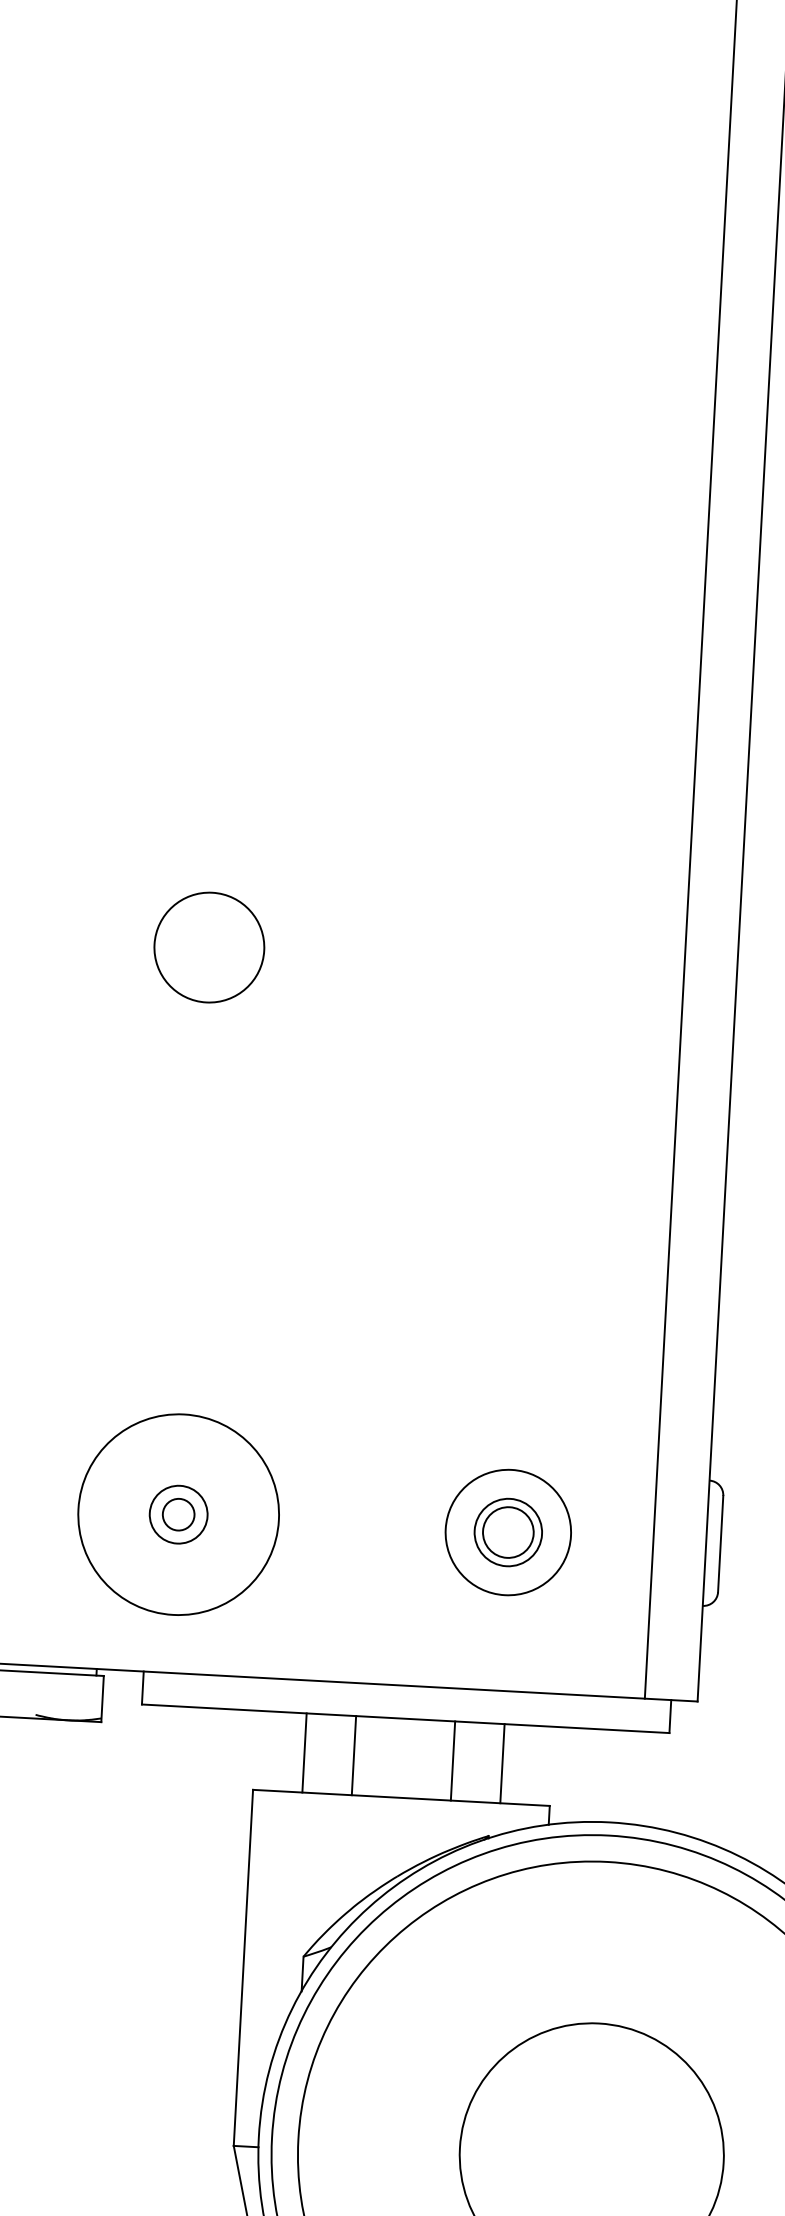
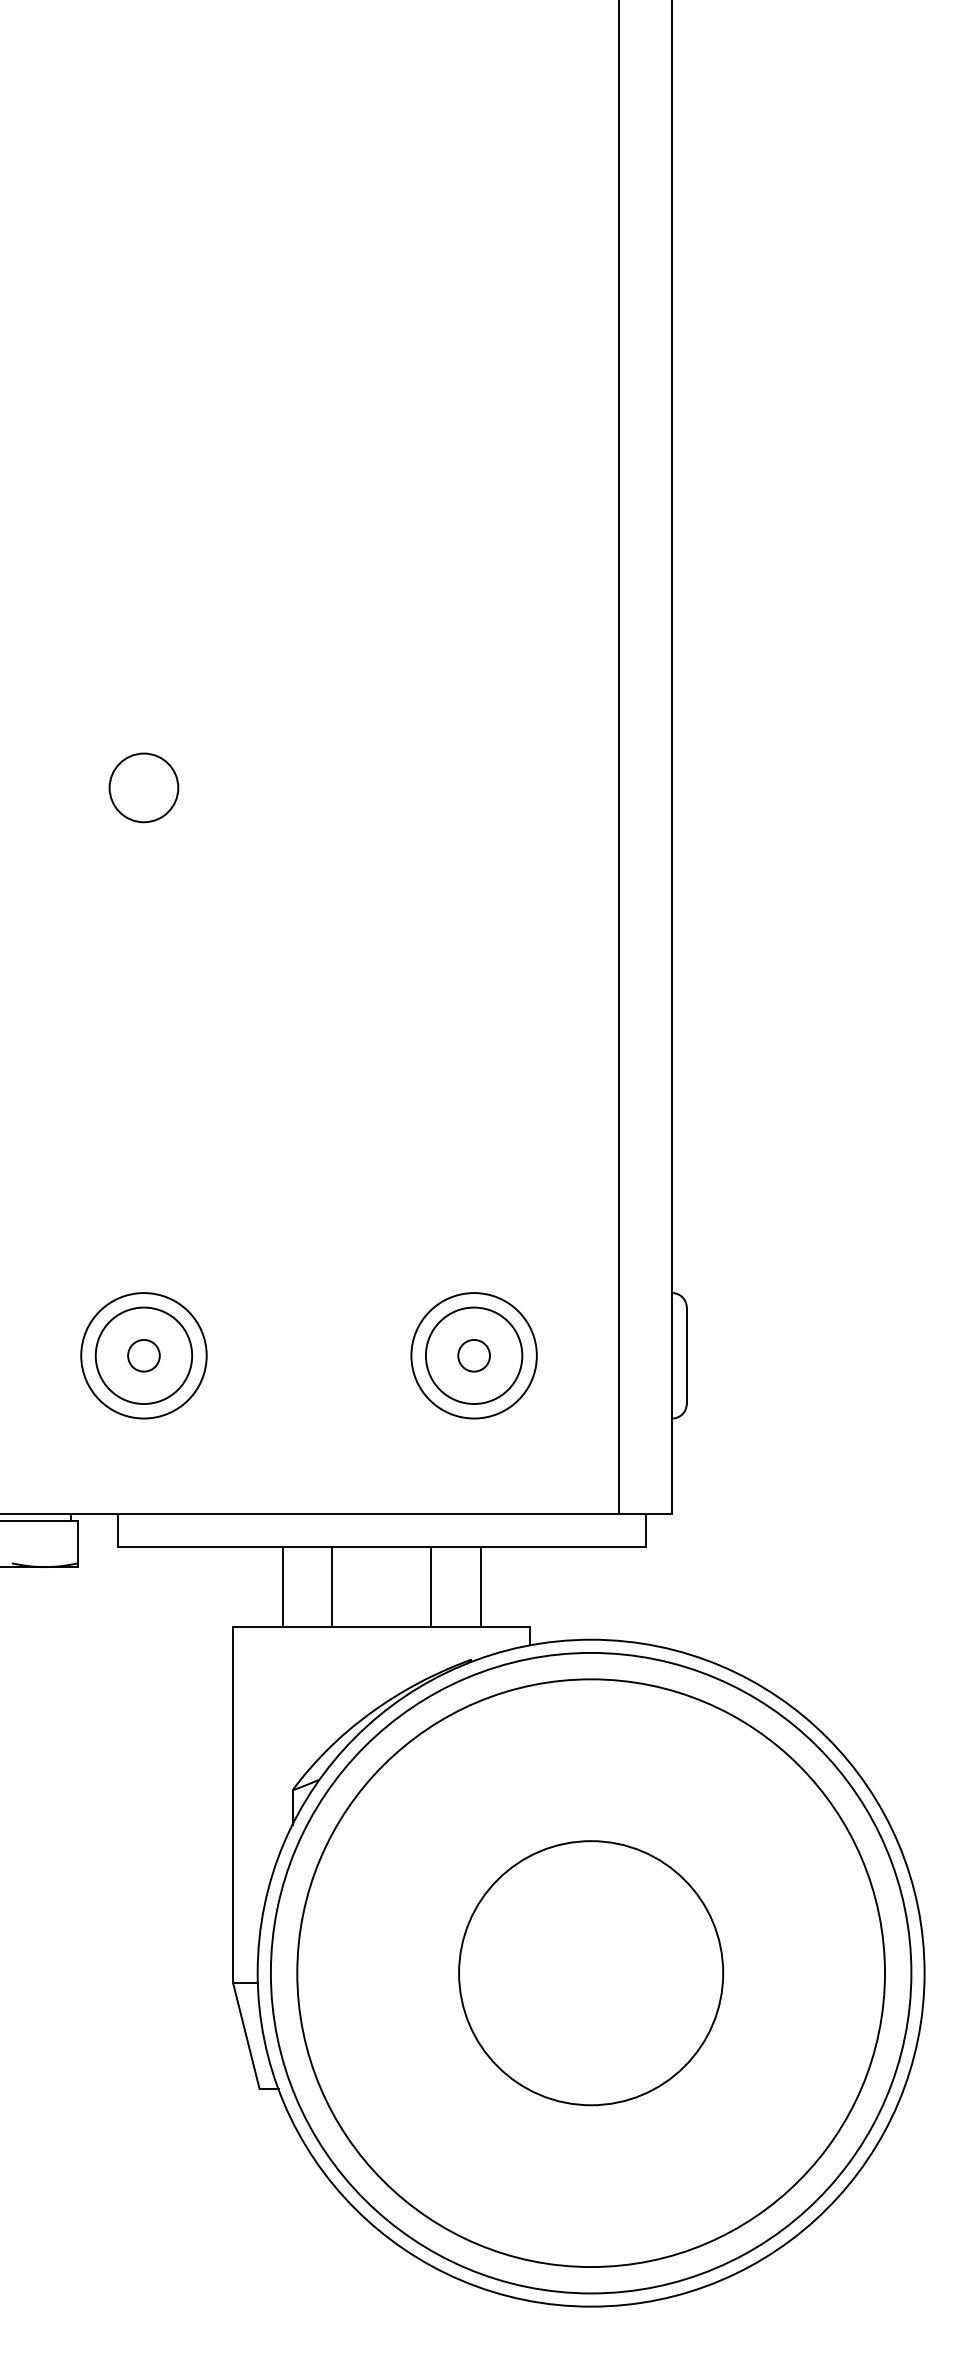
circle: (208, 947) -> (143, 787), size x0.62
circle: (178, 1514) -> (143, 1355), size x0.62
circle: (178, 1514) -> (143, 1355), size x1.67
circle: (507, 1532) -> (473, 1355), size x0.62
circle: (507, 1532) -> (473, 1355), size x1.43

